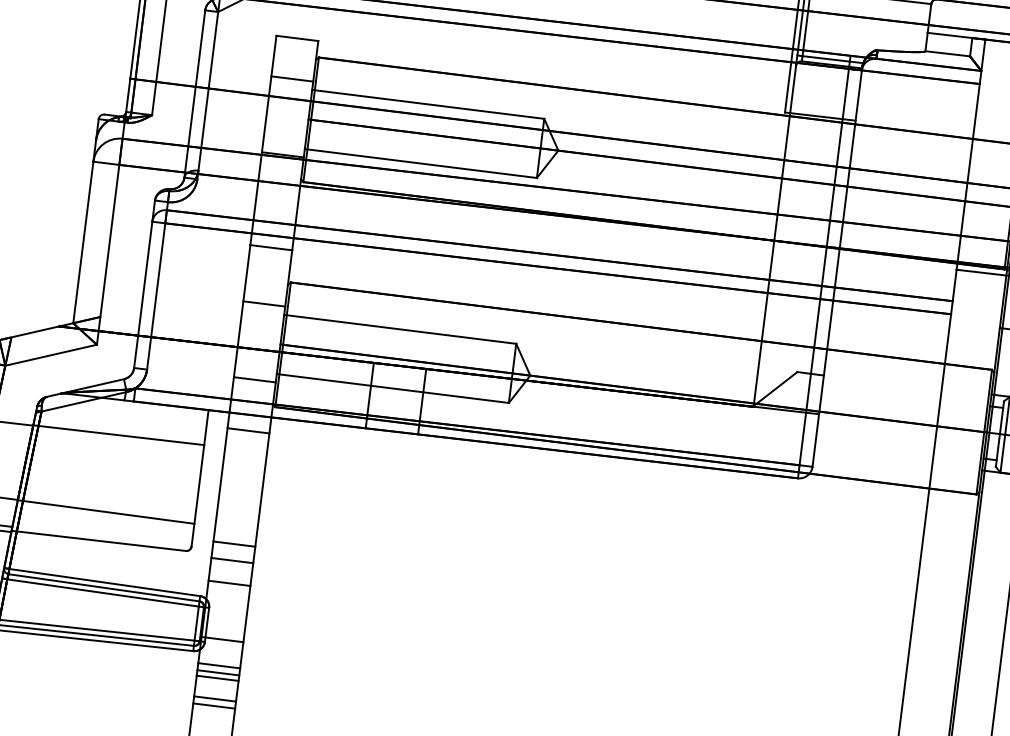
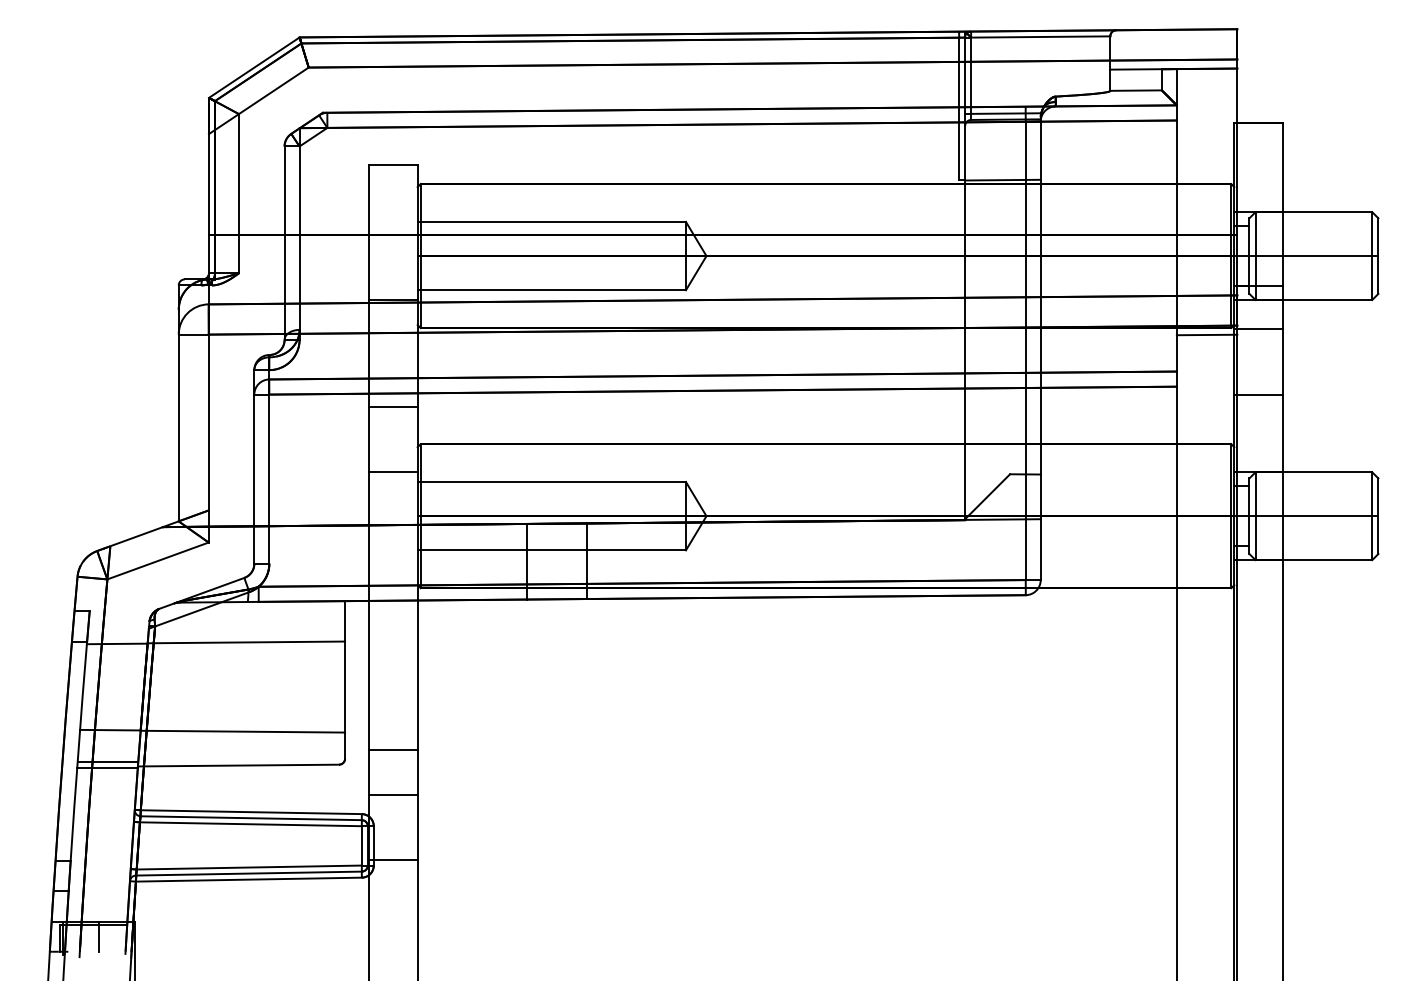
line: (292, 79) -> (393, 212), removed
line: (254, 380) -> (393, 560), removed
line: (248, 431) -> (393, 619), removed
line: (232, 560) -> (393, 769), removed
line: (219, 665) -> (393, 890), removed
line: (218, 672) -> (393, 898), removed
line: (217, 678) -> (393, 905), removed
line: (215, 699) -> (393, 929), removed
line: (214, 706) -> (393, 937), removed

